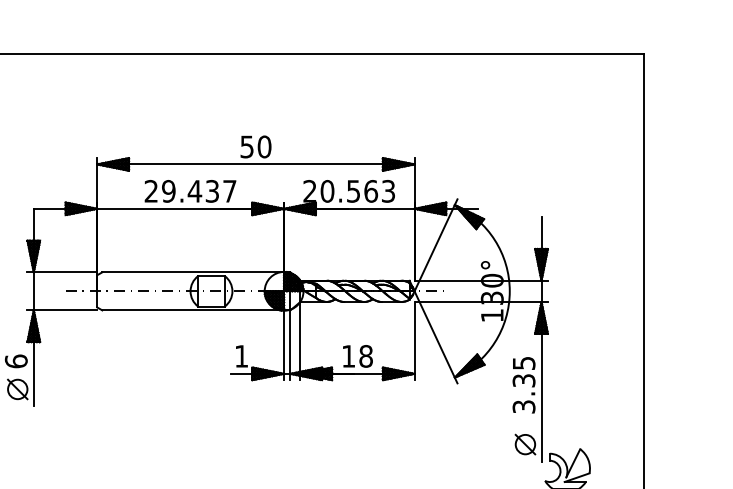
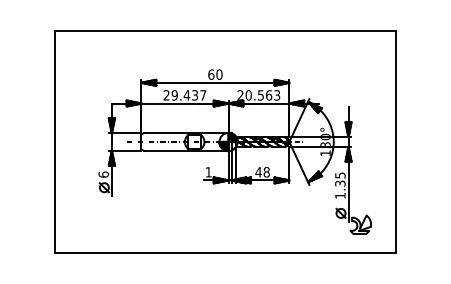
text: (247, 146) -> (211, 74), 50 -> 60
text: (348, 356) -> (258, 172), 18 -> 48
text: (524, 406) -> (340, 195), 3.35 -> 1.35

